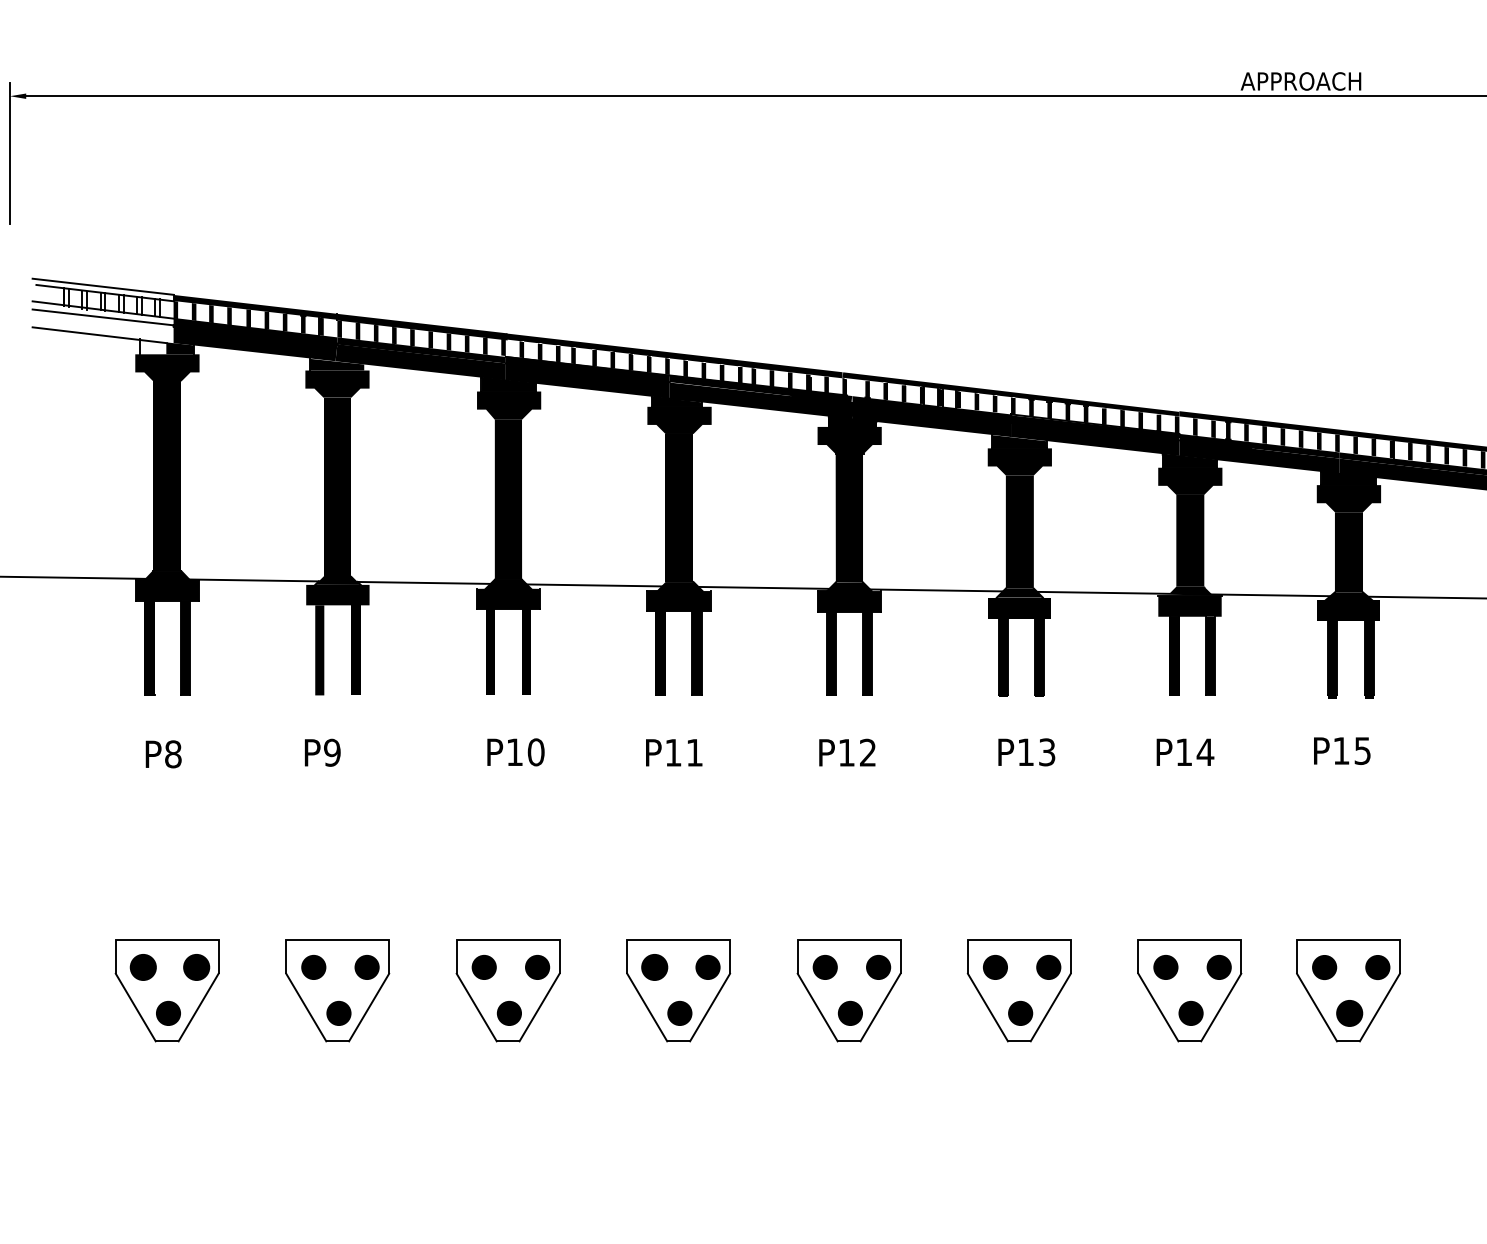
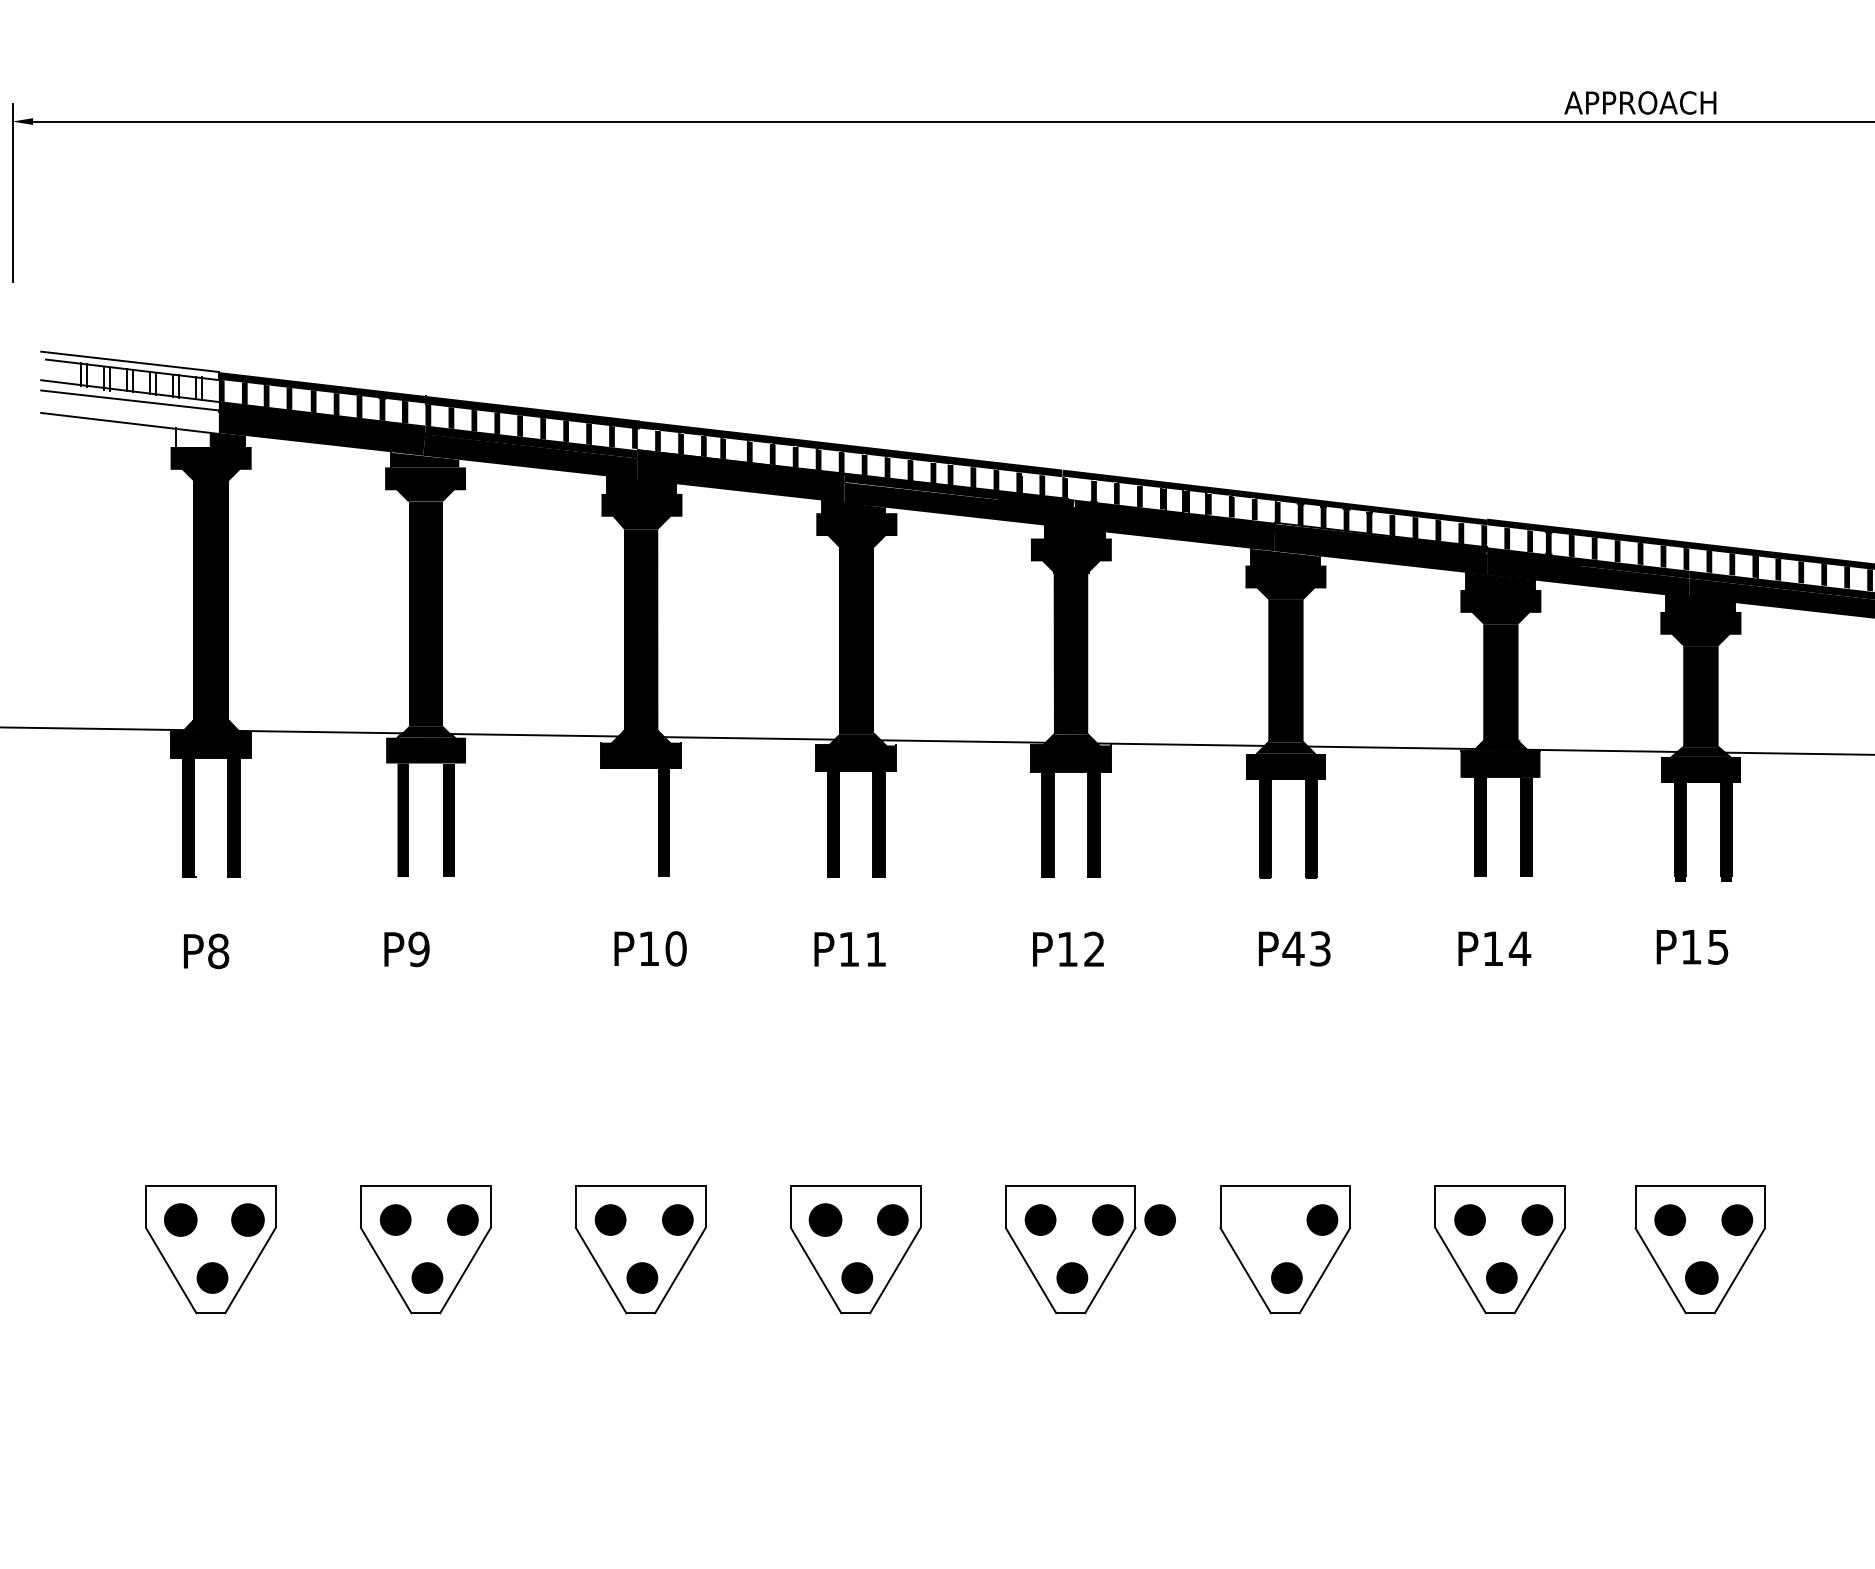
fill: (489, 652) -> (617, 822), removed
text: (1025, 752) -> (1293, 948), P13 -> P43
part: (994, 966) -> (1159, 1219), moved

